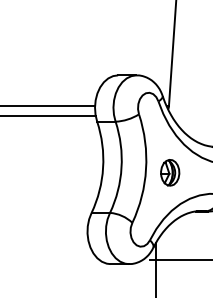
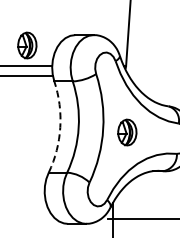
part: (70, 85) -> (27, 45), added
arc: (103, 167) -> (60, 127), solid -> dashed

